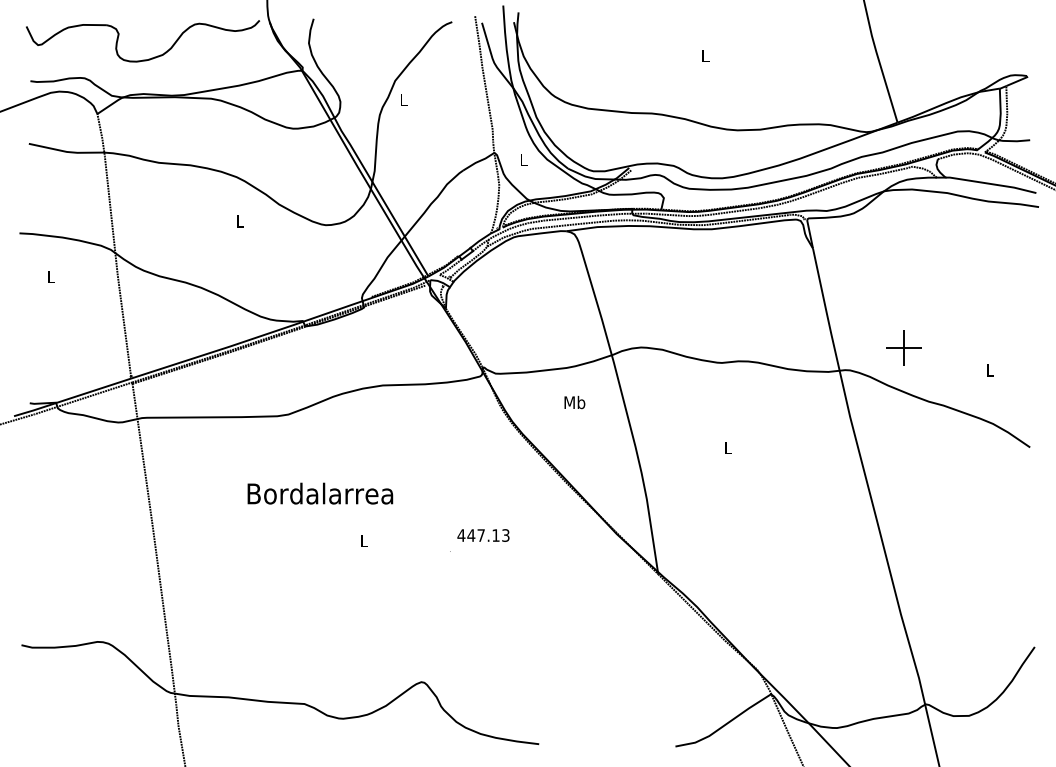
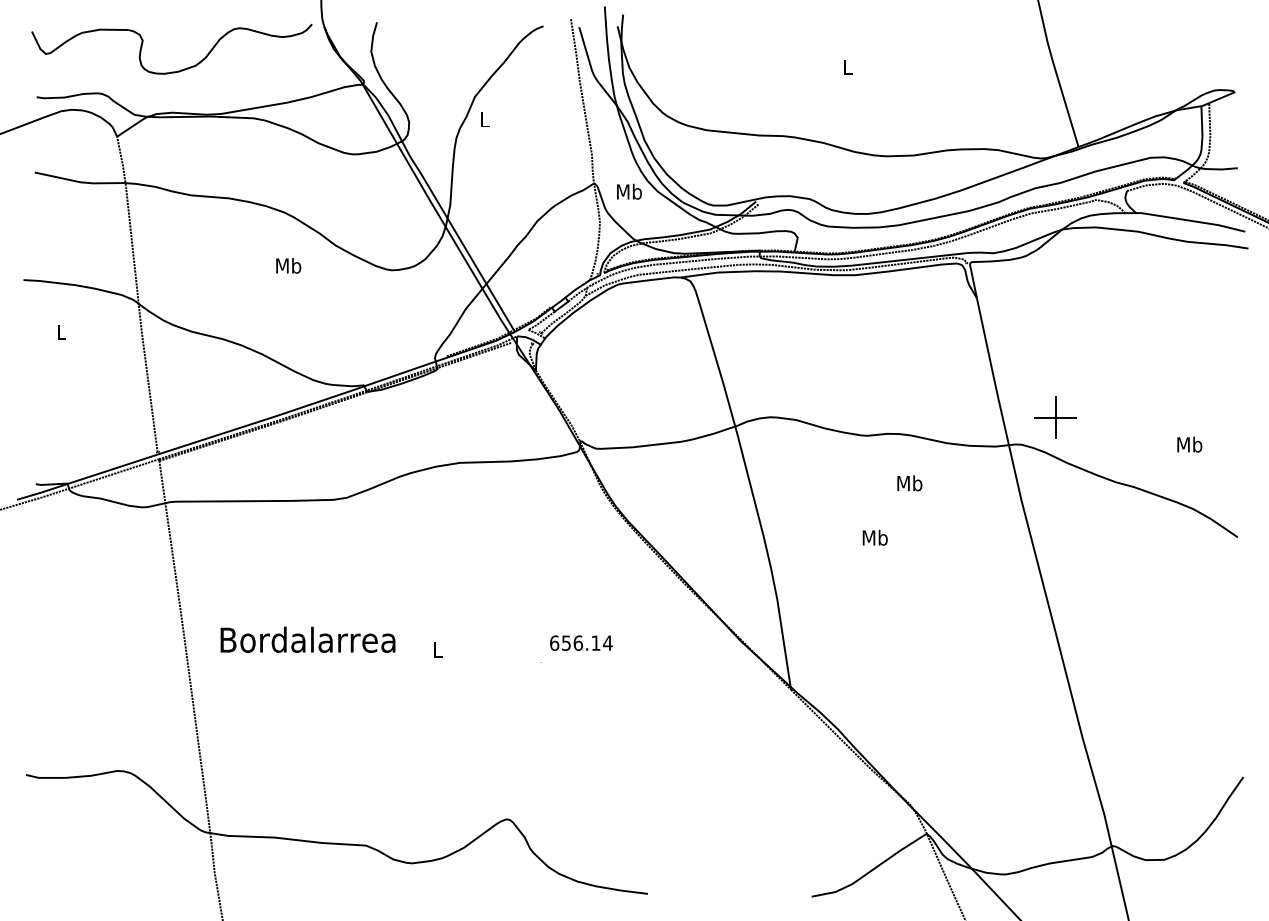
text: (523, 159) -> (629, 191), L -> Mb
text: (240, 221) -> (288, 265), L -> Mb
part: (903, 347) -> (1055, 417), moved
text: (989, 370) -> (1189, 444), L -> Mb
text: (574, 402) -> (909, 483), moved
text: (727, 447) -> (874, 537), L -> Mb
text: (319, 493) -> (307, 639), moved
text: (483, 534) -> (580, 642), 447.13 -> 656.14

